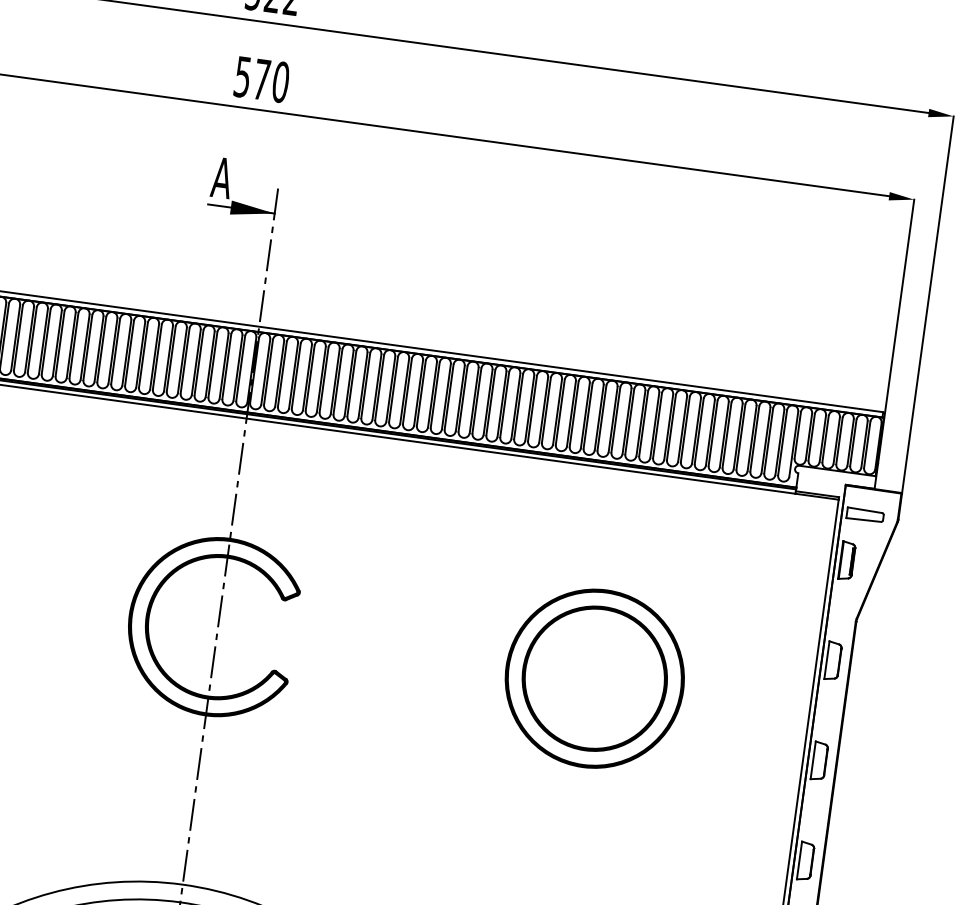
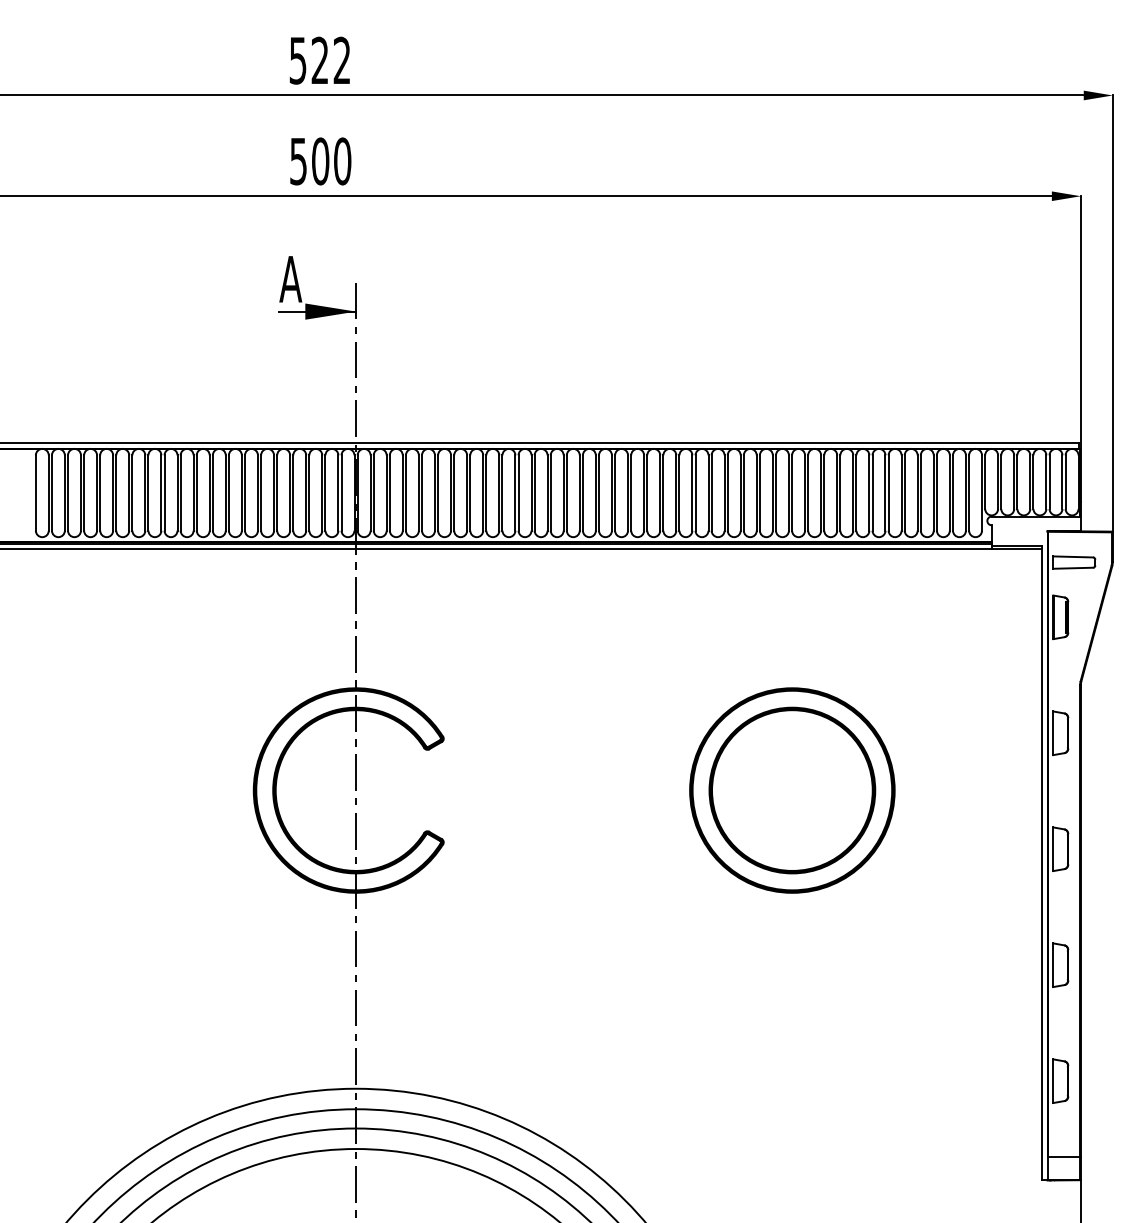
text: (261, 79) -> (320, 161), 570 -> 500

